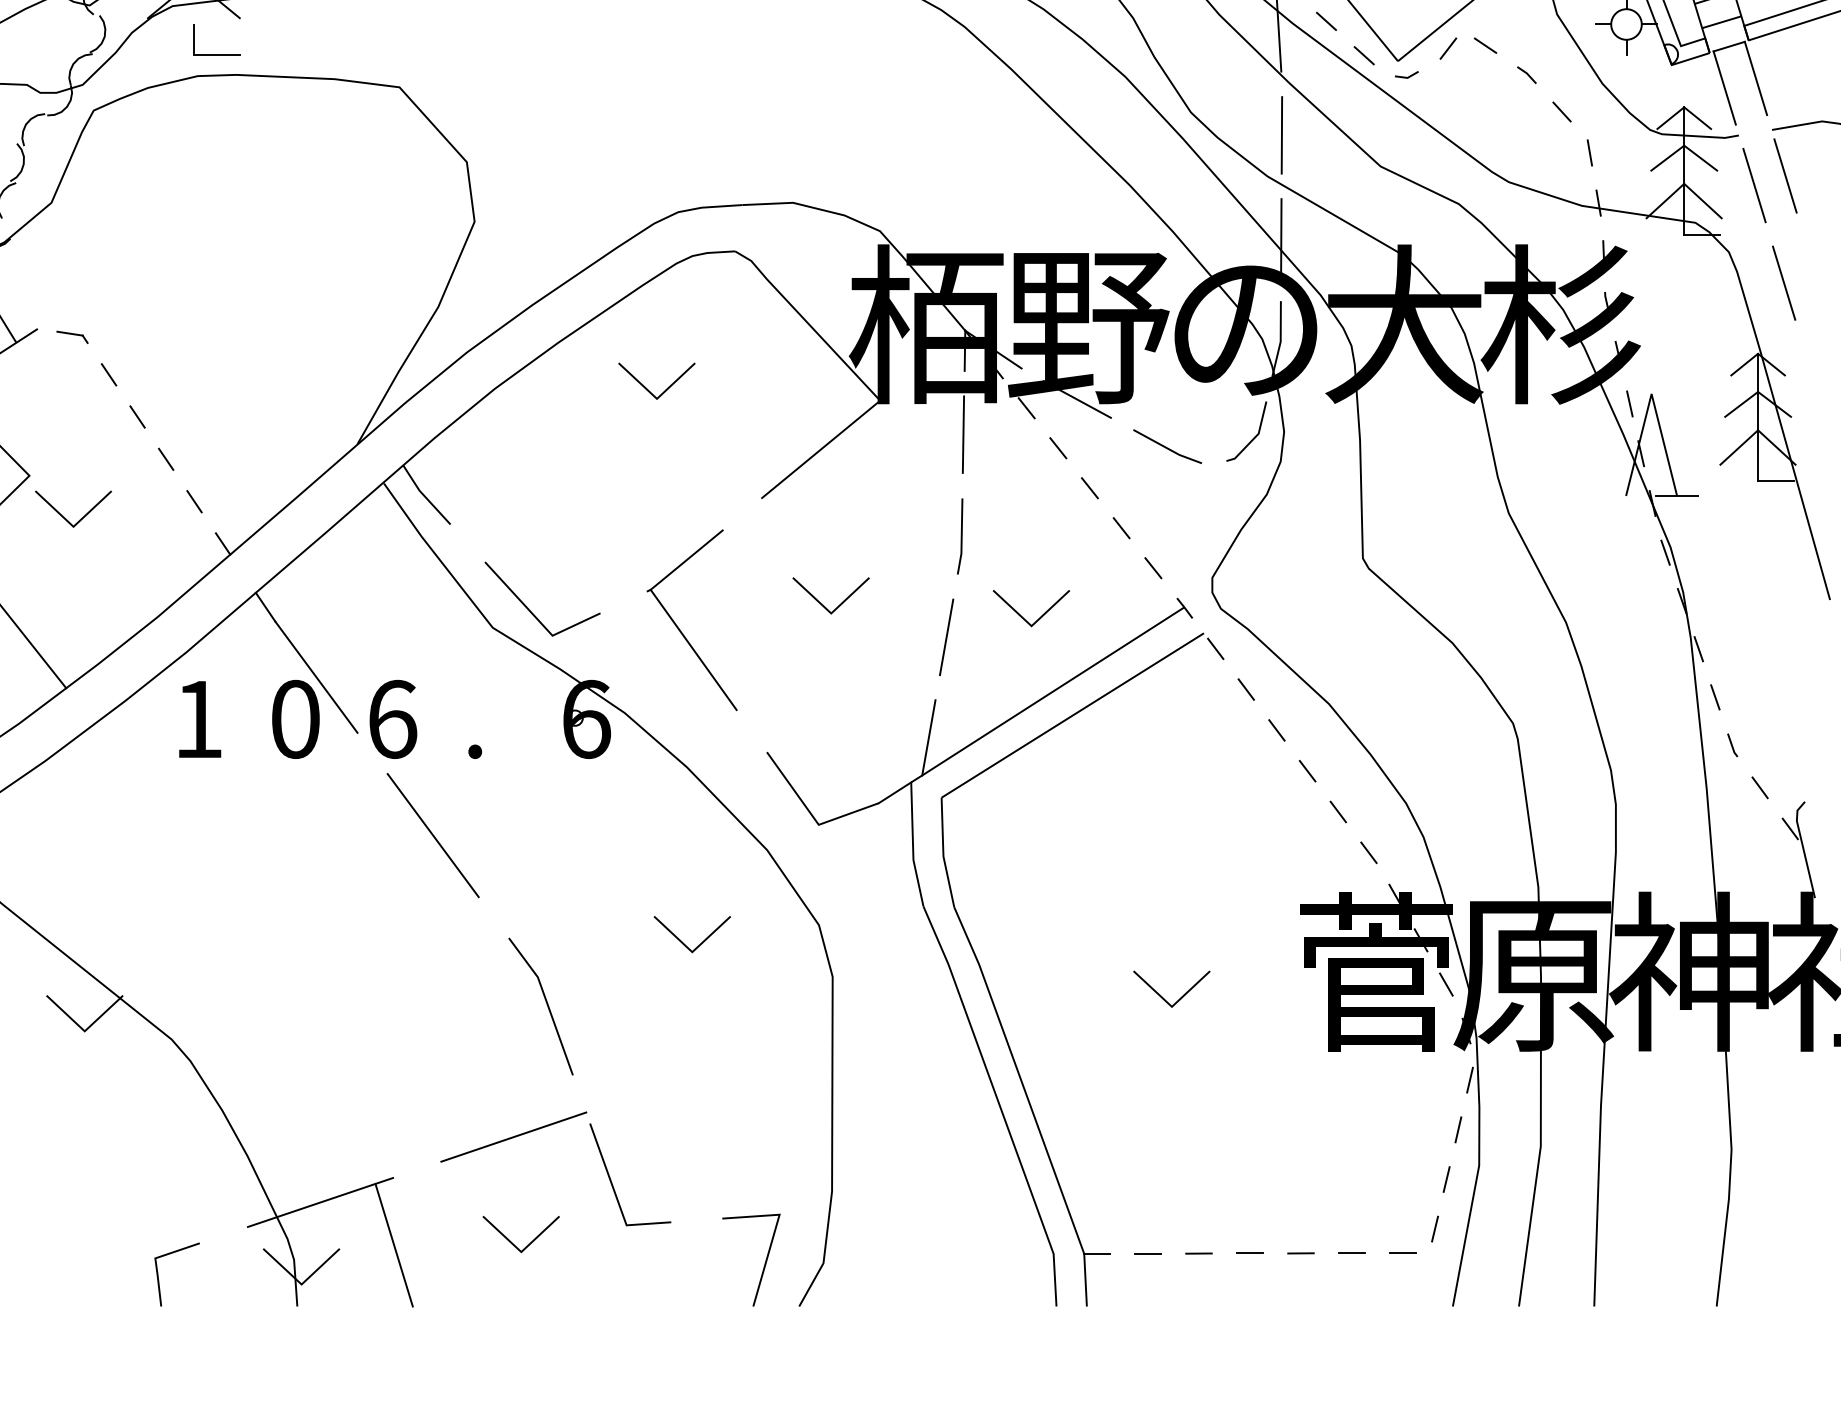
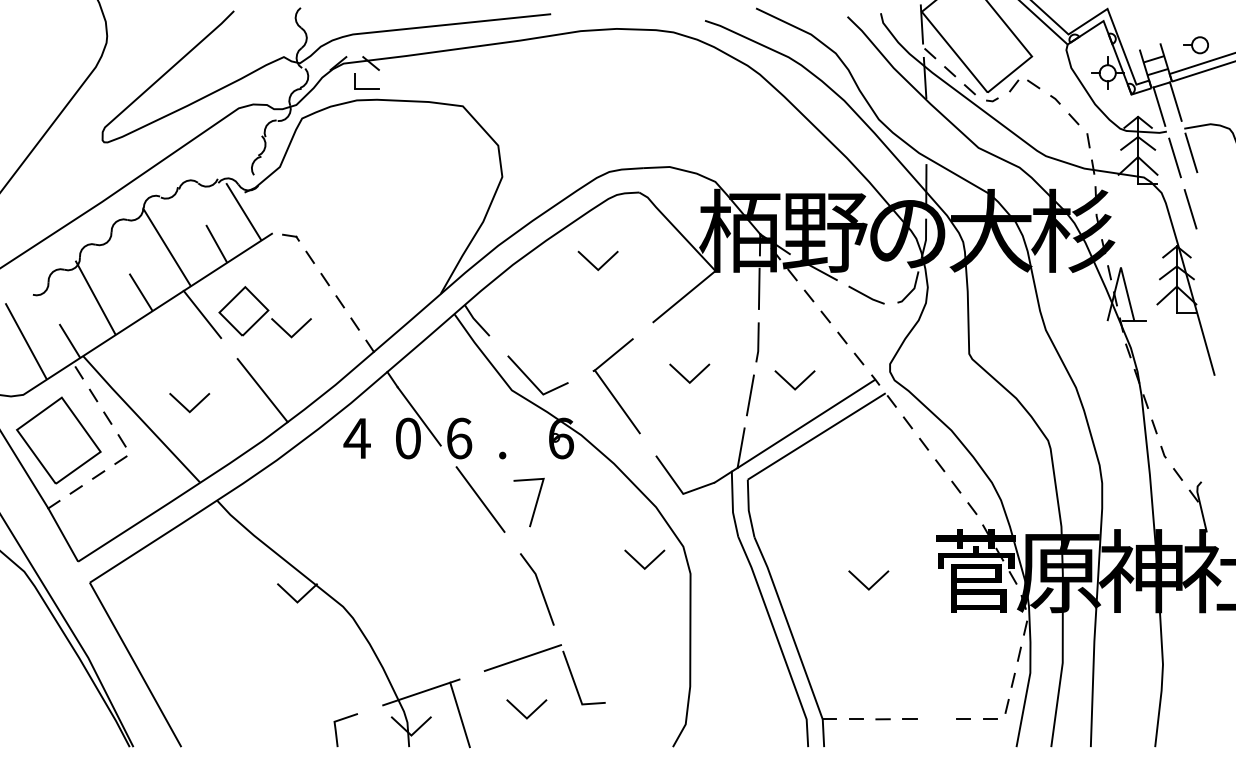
line: (1281, 135) -> (926, 131), removed
text: (197, 719) -> (356, 438), 1 -> 4
line: (684, 941) -> (640, 563), moved
line: (1300, 1253) -> (936, 719), removed
line: (764, 1261) -> (535, 503), moved

